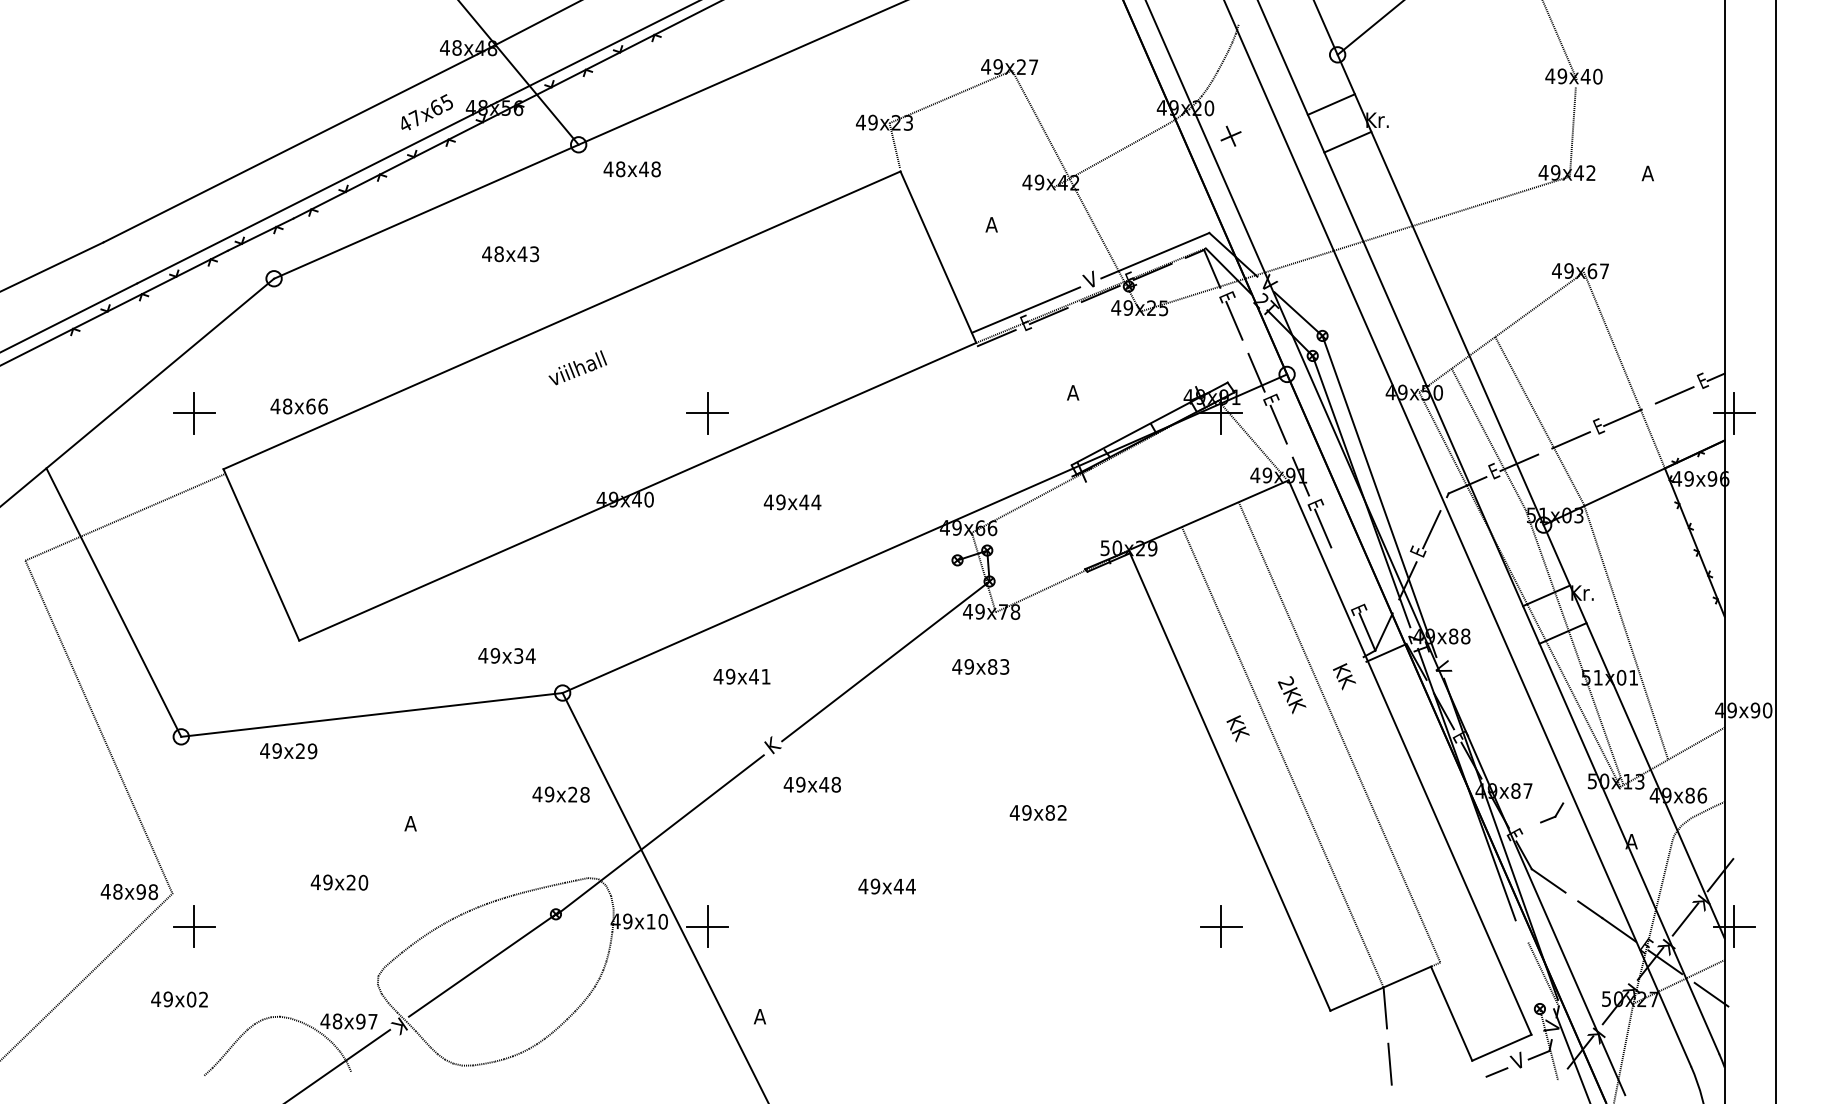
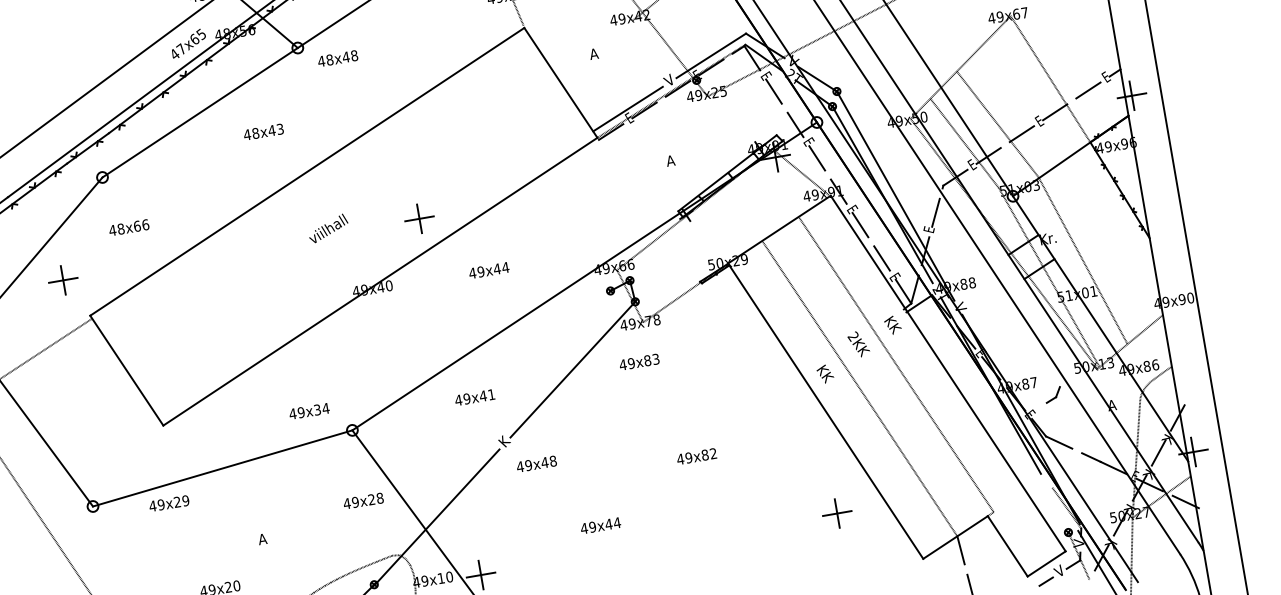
text: (577, 367) -> (328, 228), moved
text: (298, 406) -> (128, 227), moved
line: (1345, 580) -> (882, 258), added

